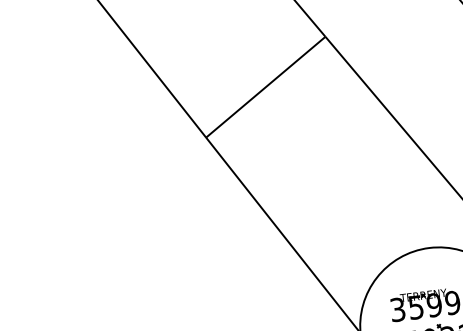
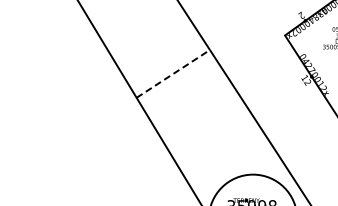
line: (266, 86) -> (173, 73), solid -> dashed

